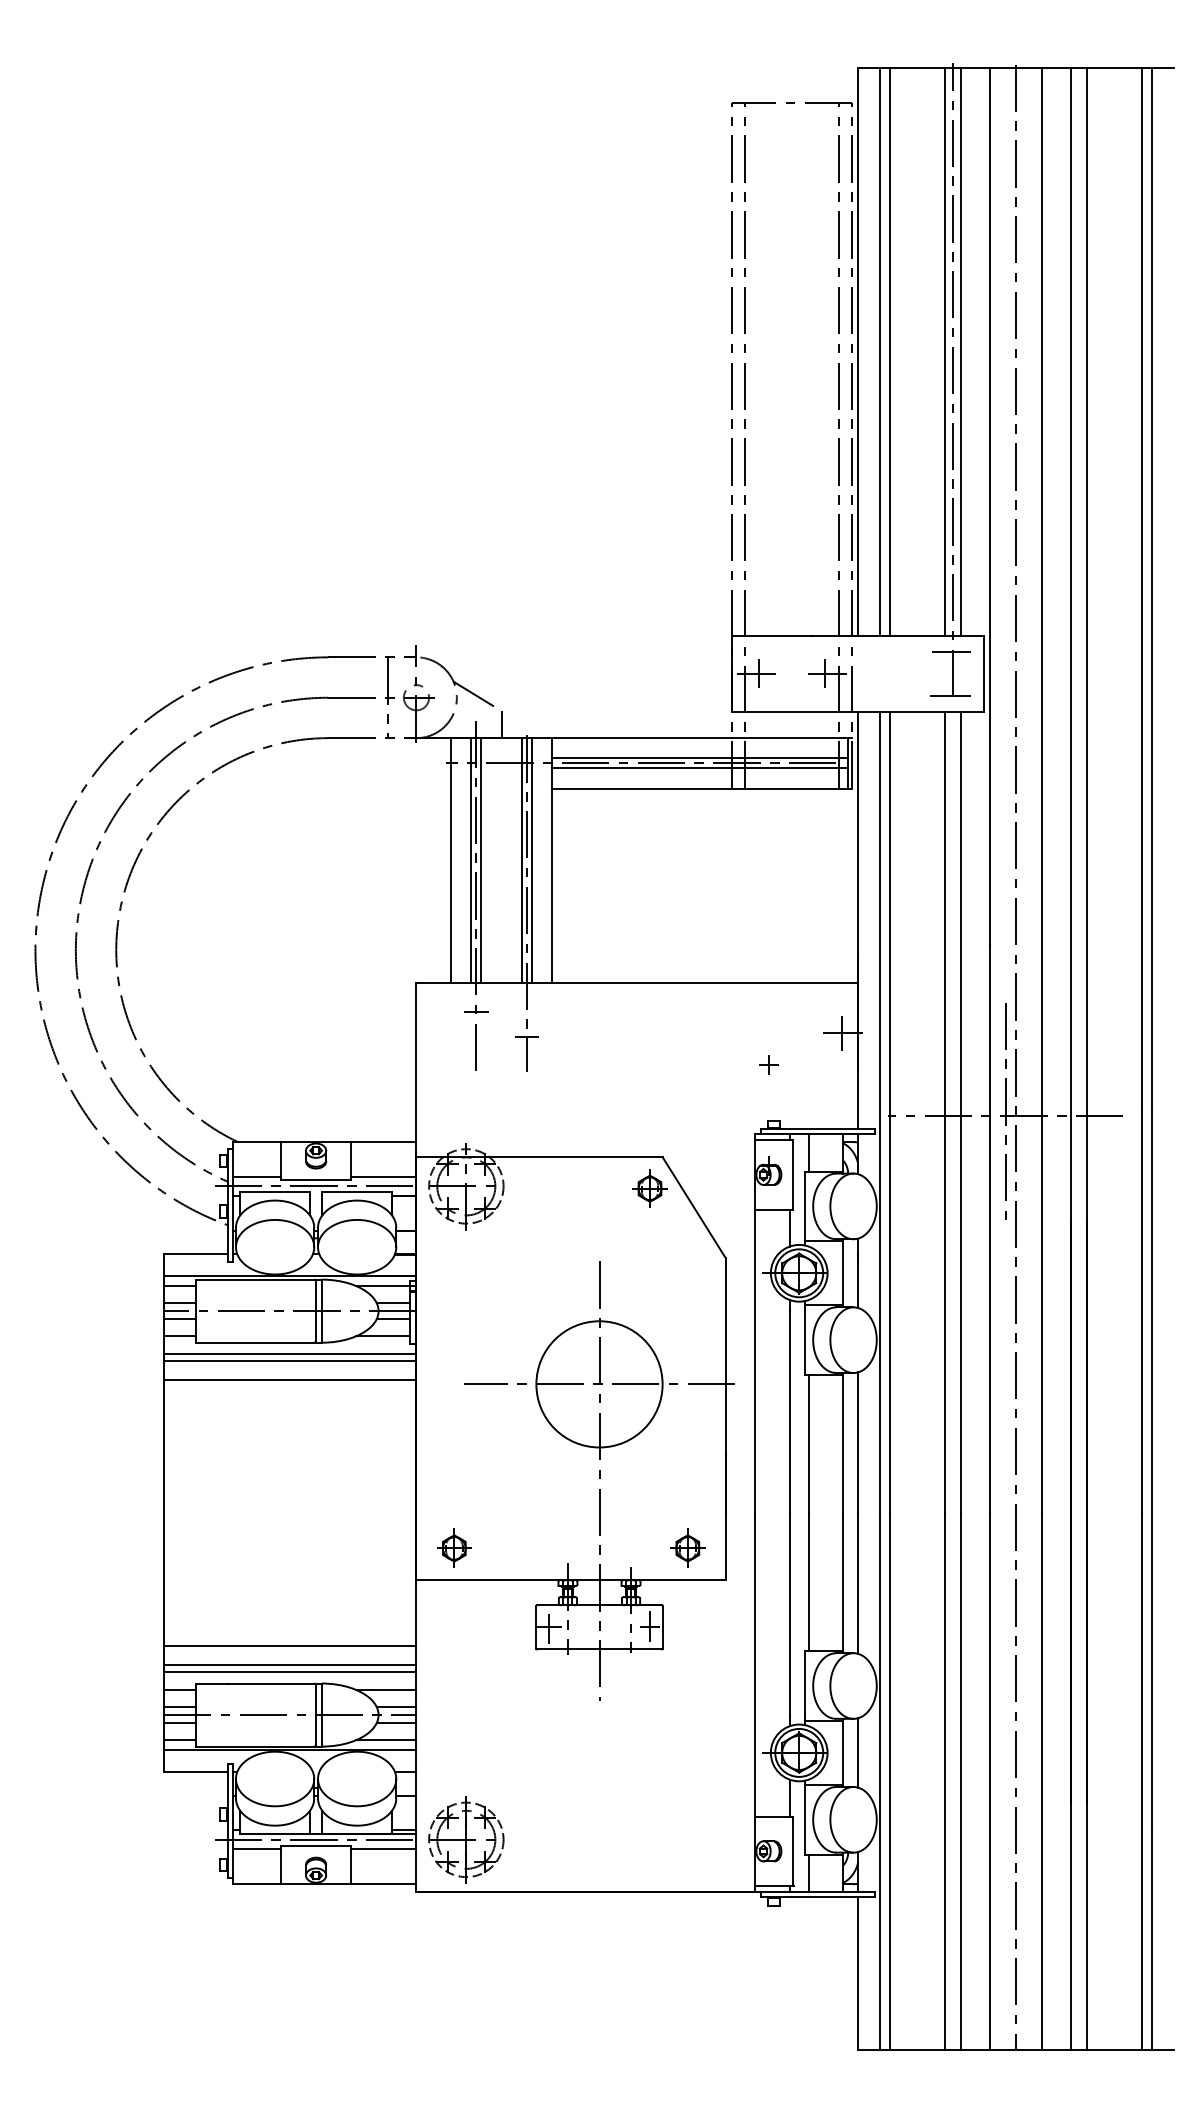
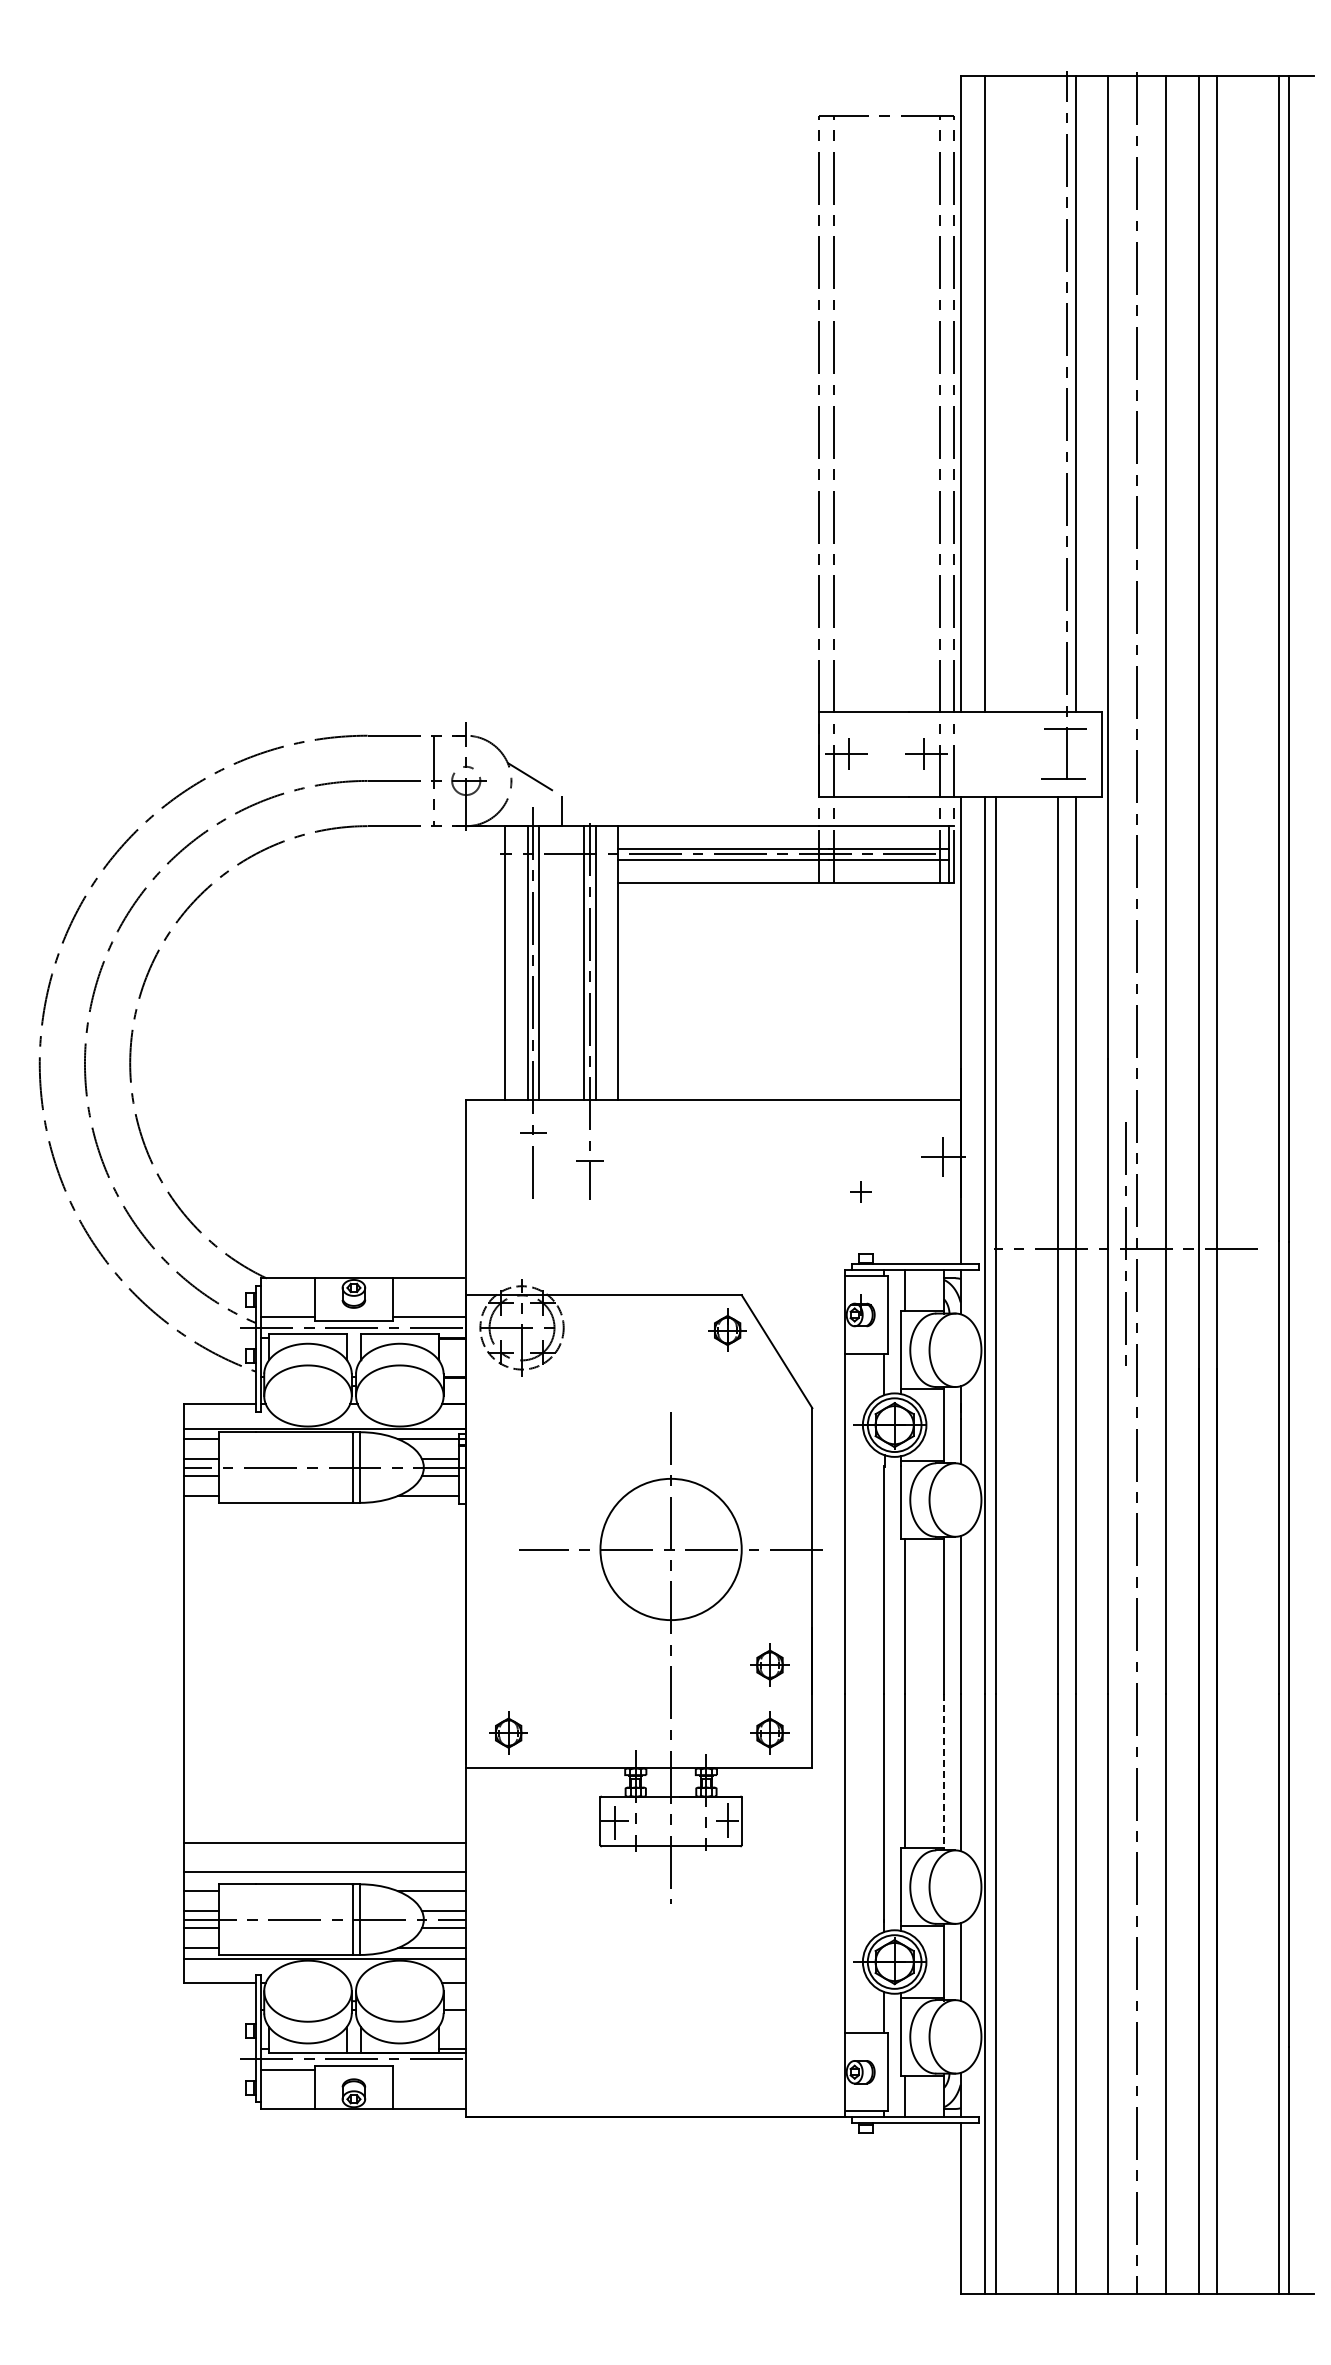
line: (890, 351) -> (996, 393), removed
line: (944, 351) -> (1057, 393), removed
line: (289, 1354) -> (324, 1515), removed
line: (289, 1361) -> (324, 1523), removed
line: (289, 1379) -> (324, 1544), removed
part: (687, 1487) -> (769, 1664), added
line: (843, 1583) -> (944, 1772), solid -> dashed
line: (289, 1664) -> (324, 1863), removed
part: (465, 1840) -> (521, 2059), removed
line: (383, 1848) -> (429, 2069), removed

